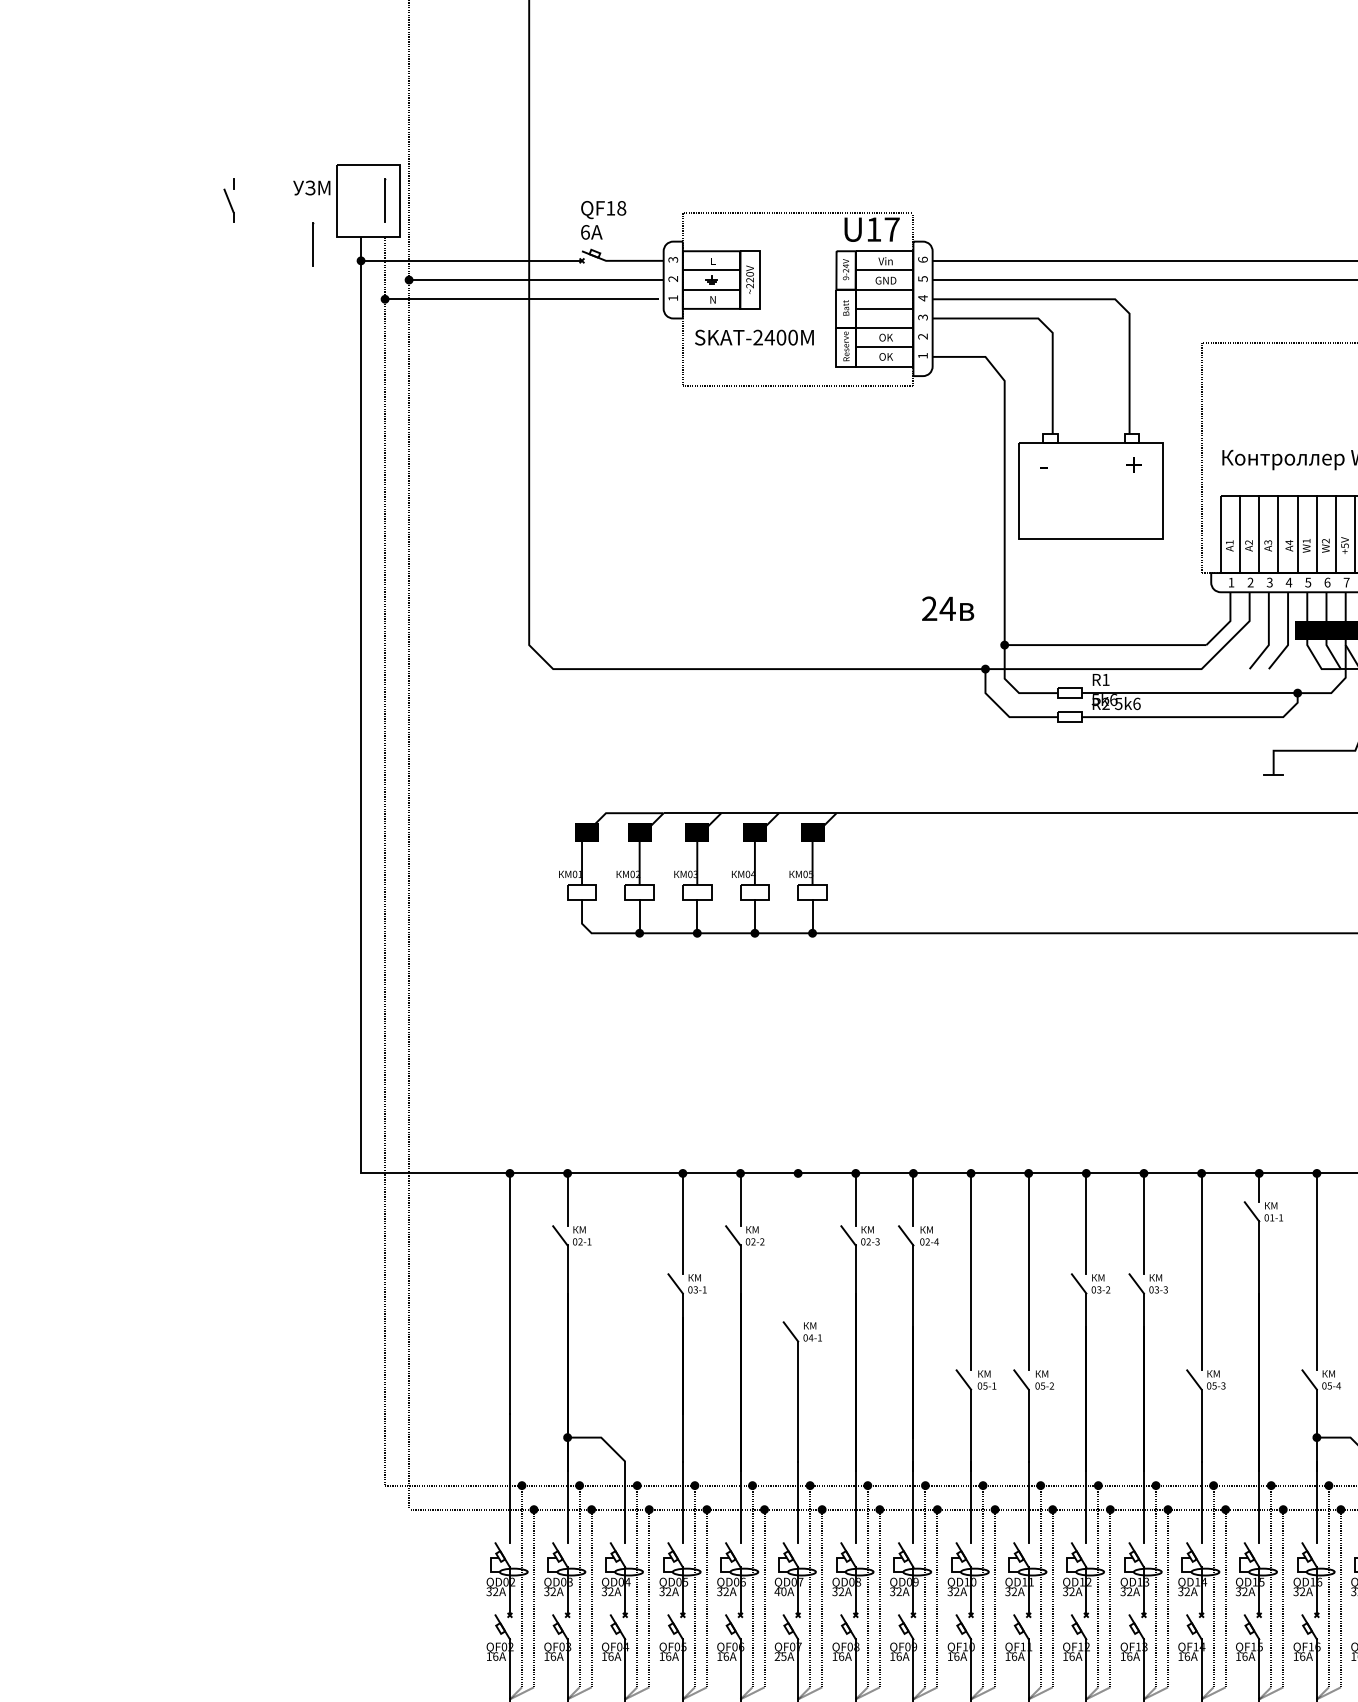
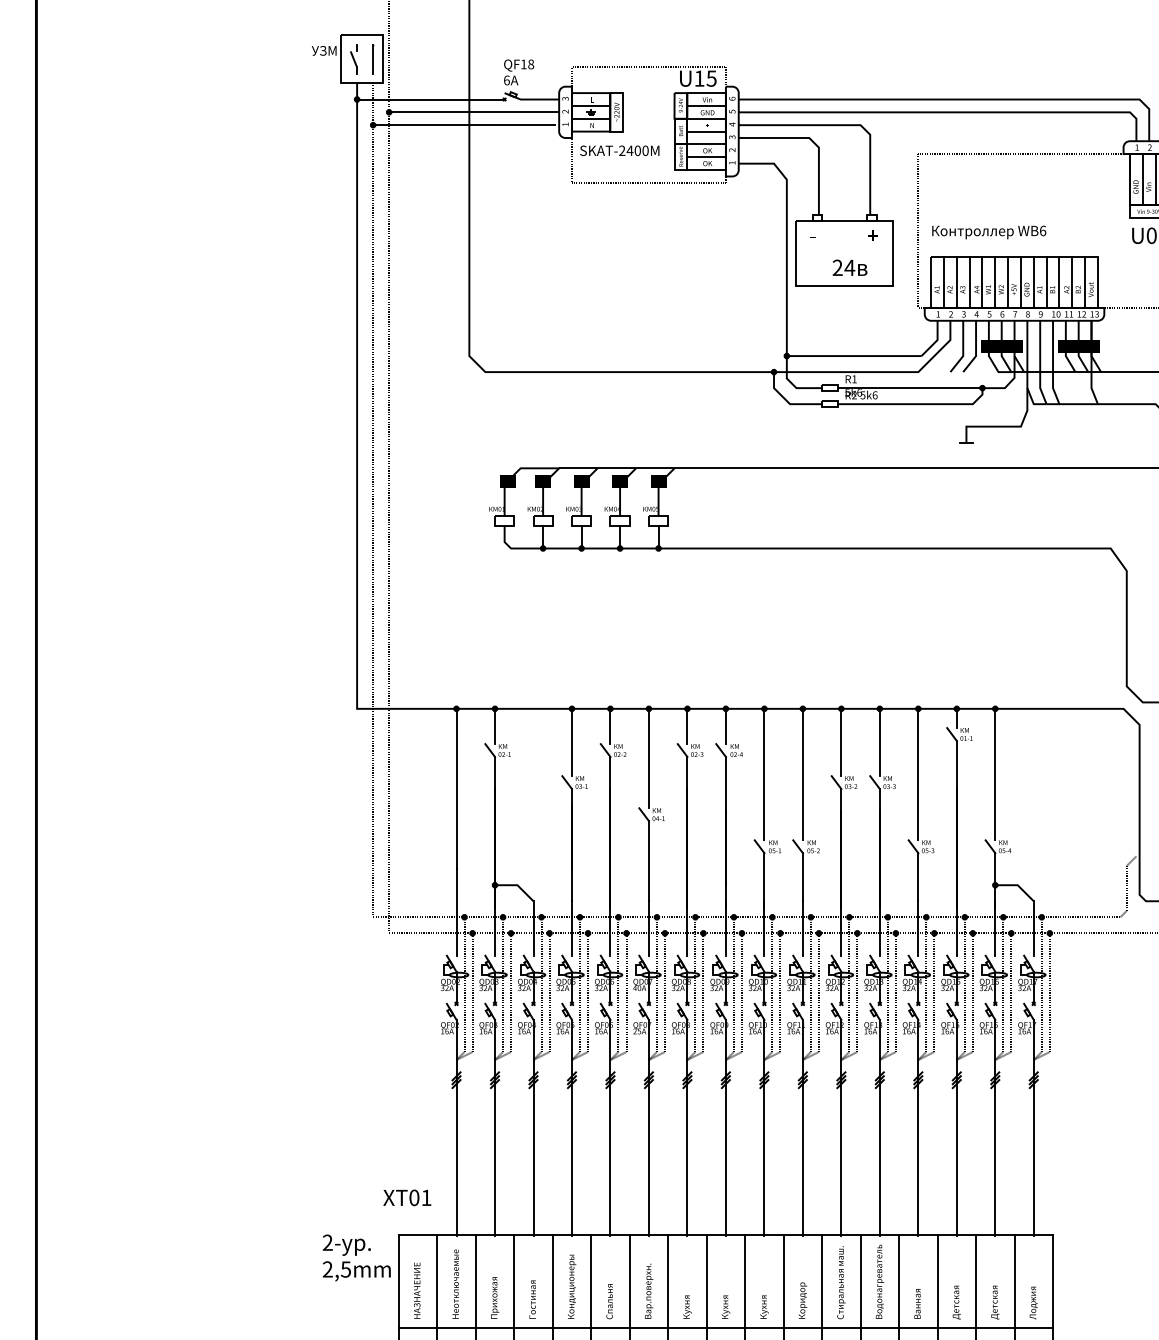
part: (228, 200) -> (353, 59), moved
text: (891, 229) -> (711, 78), U17 -> U15
line: (313, 244) -> (325, 88), removed
text: (947, 608) -> (849, 267), moved
line: (797, 1247) -> (648, 758), added

